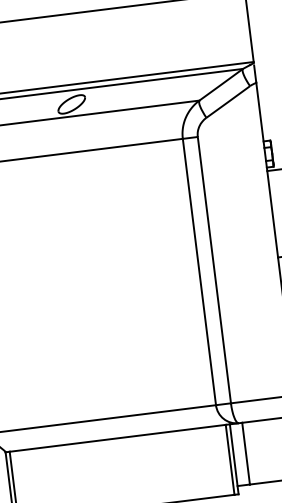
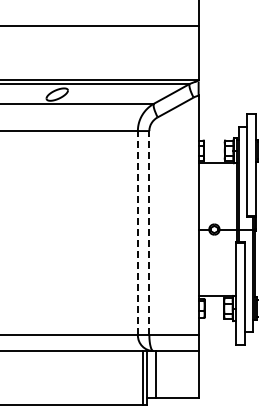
line: (214, 269) -> (149, 232), solid -> dashed
line: (198, 271) -> (137, 232), solid -> dashed

